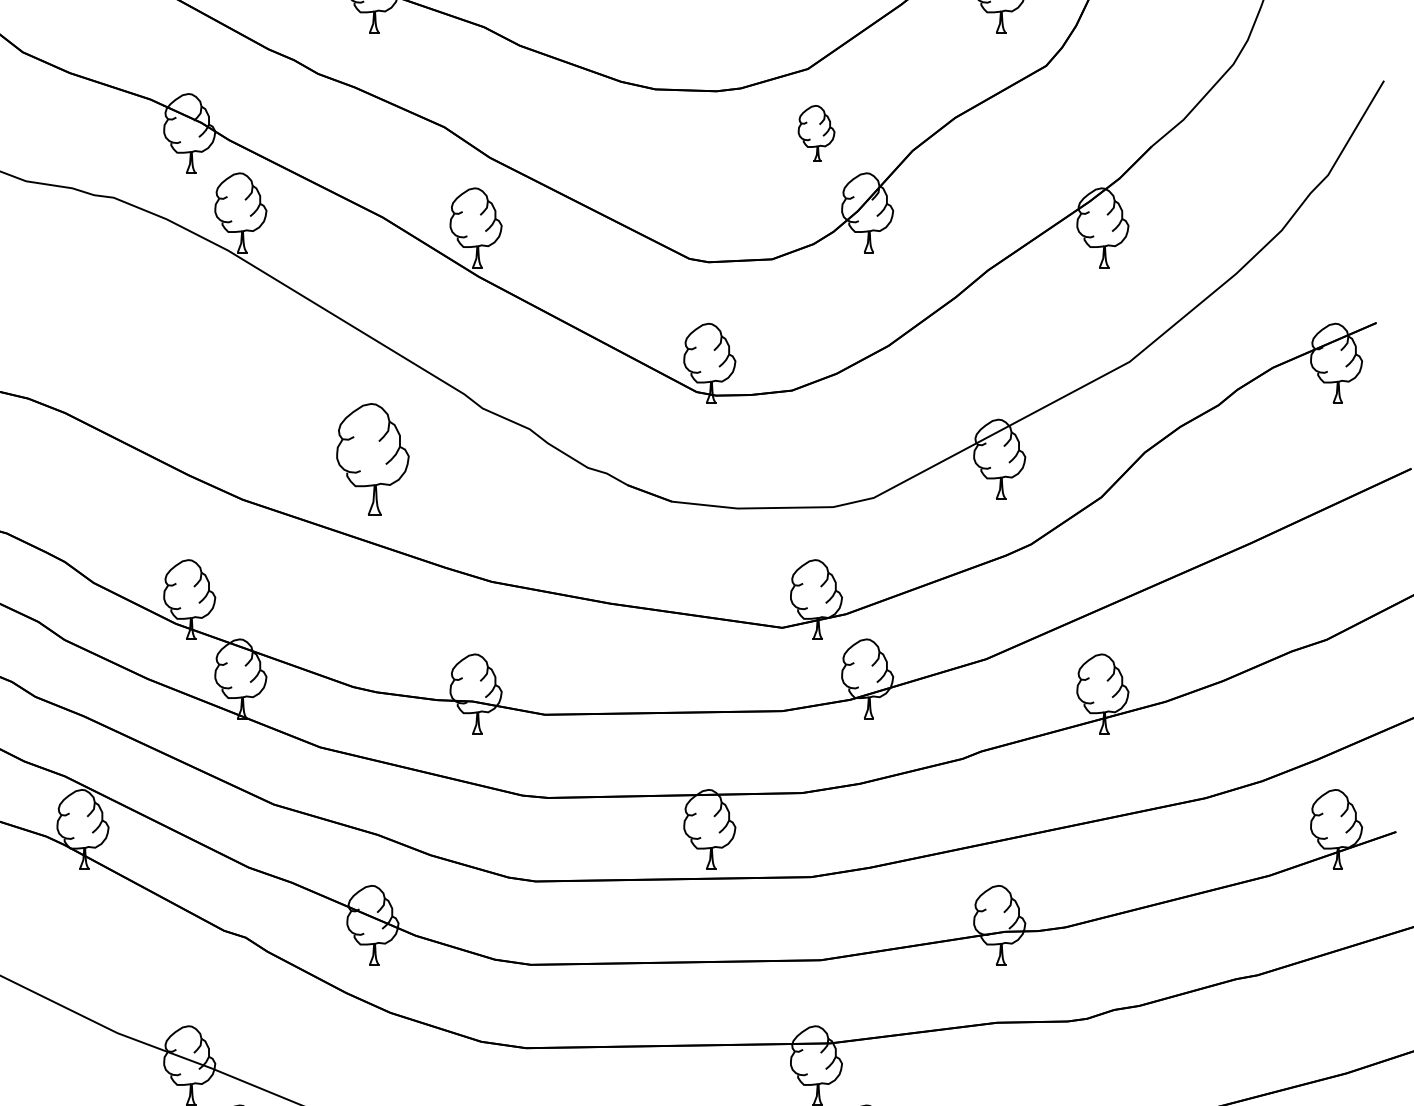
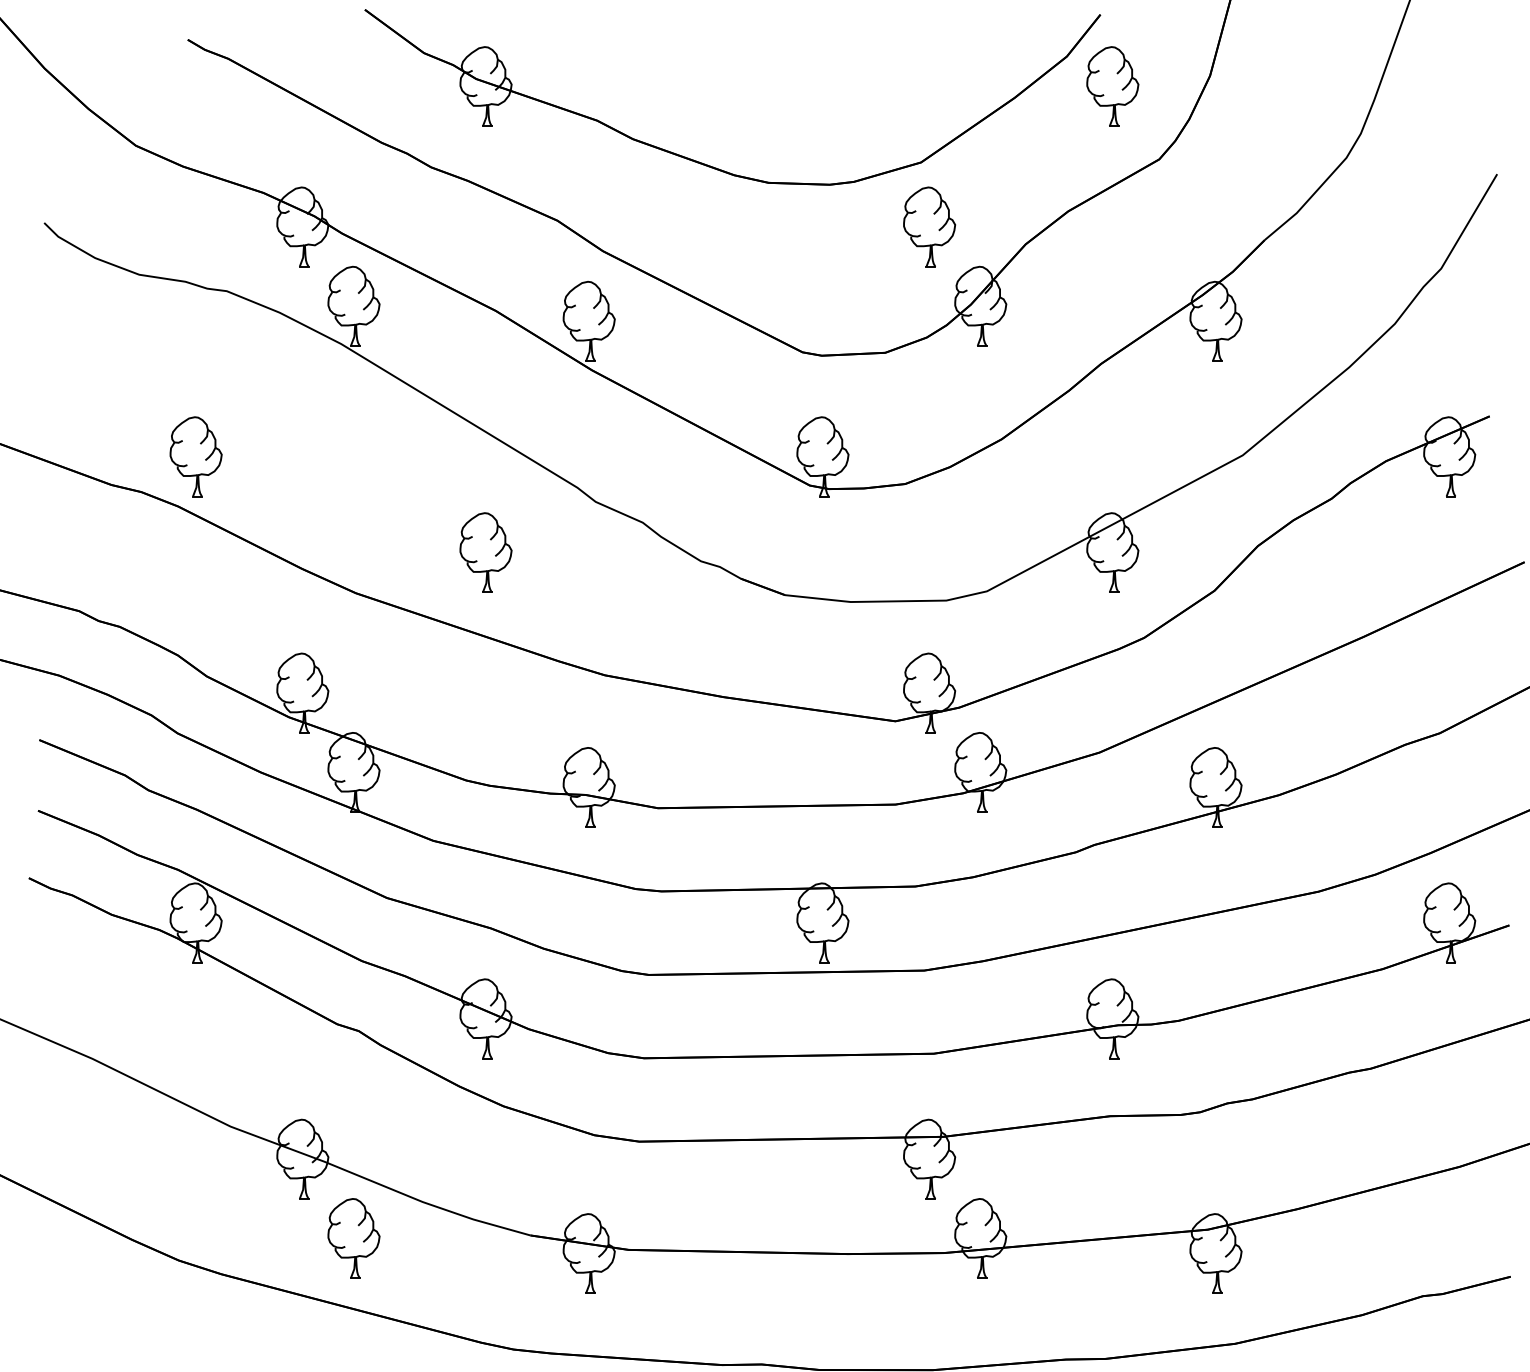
part: (816, 133) -> (929, 226), size x1.43
part: (82, 363) -> (195, 456), added
part: (372, 459) -> (485, 552), size x0.71

